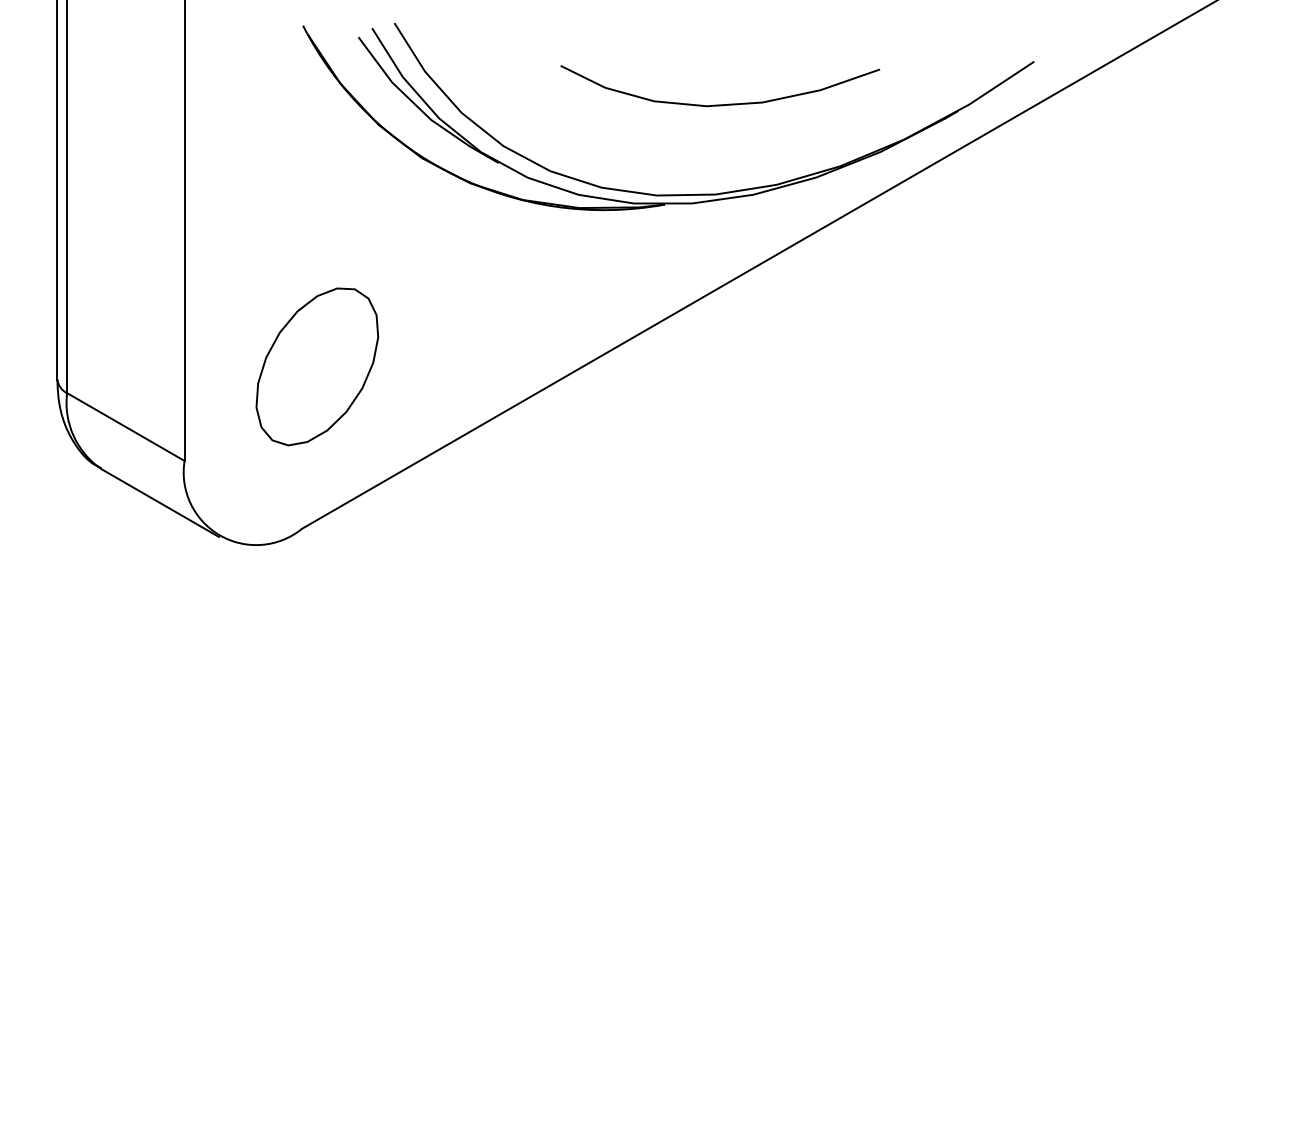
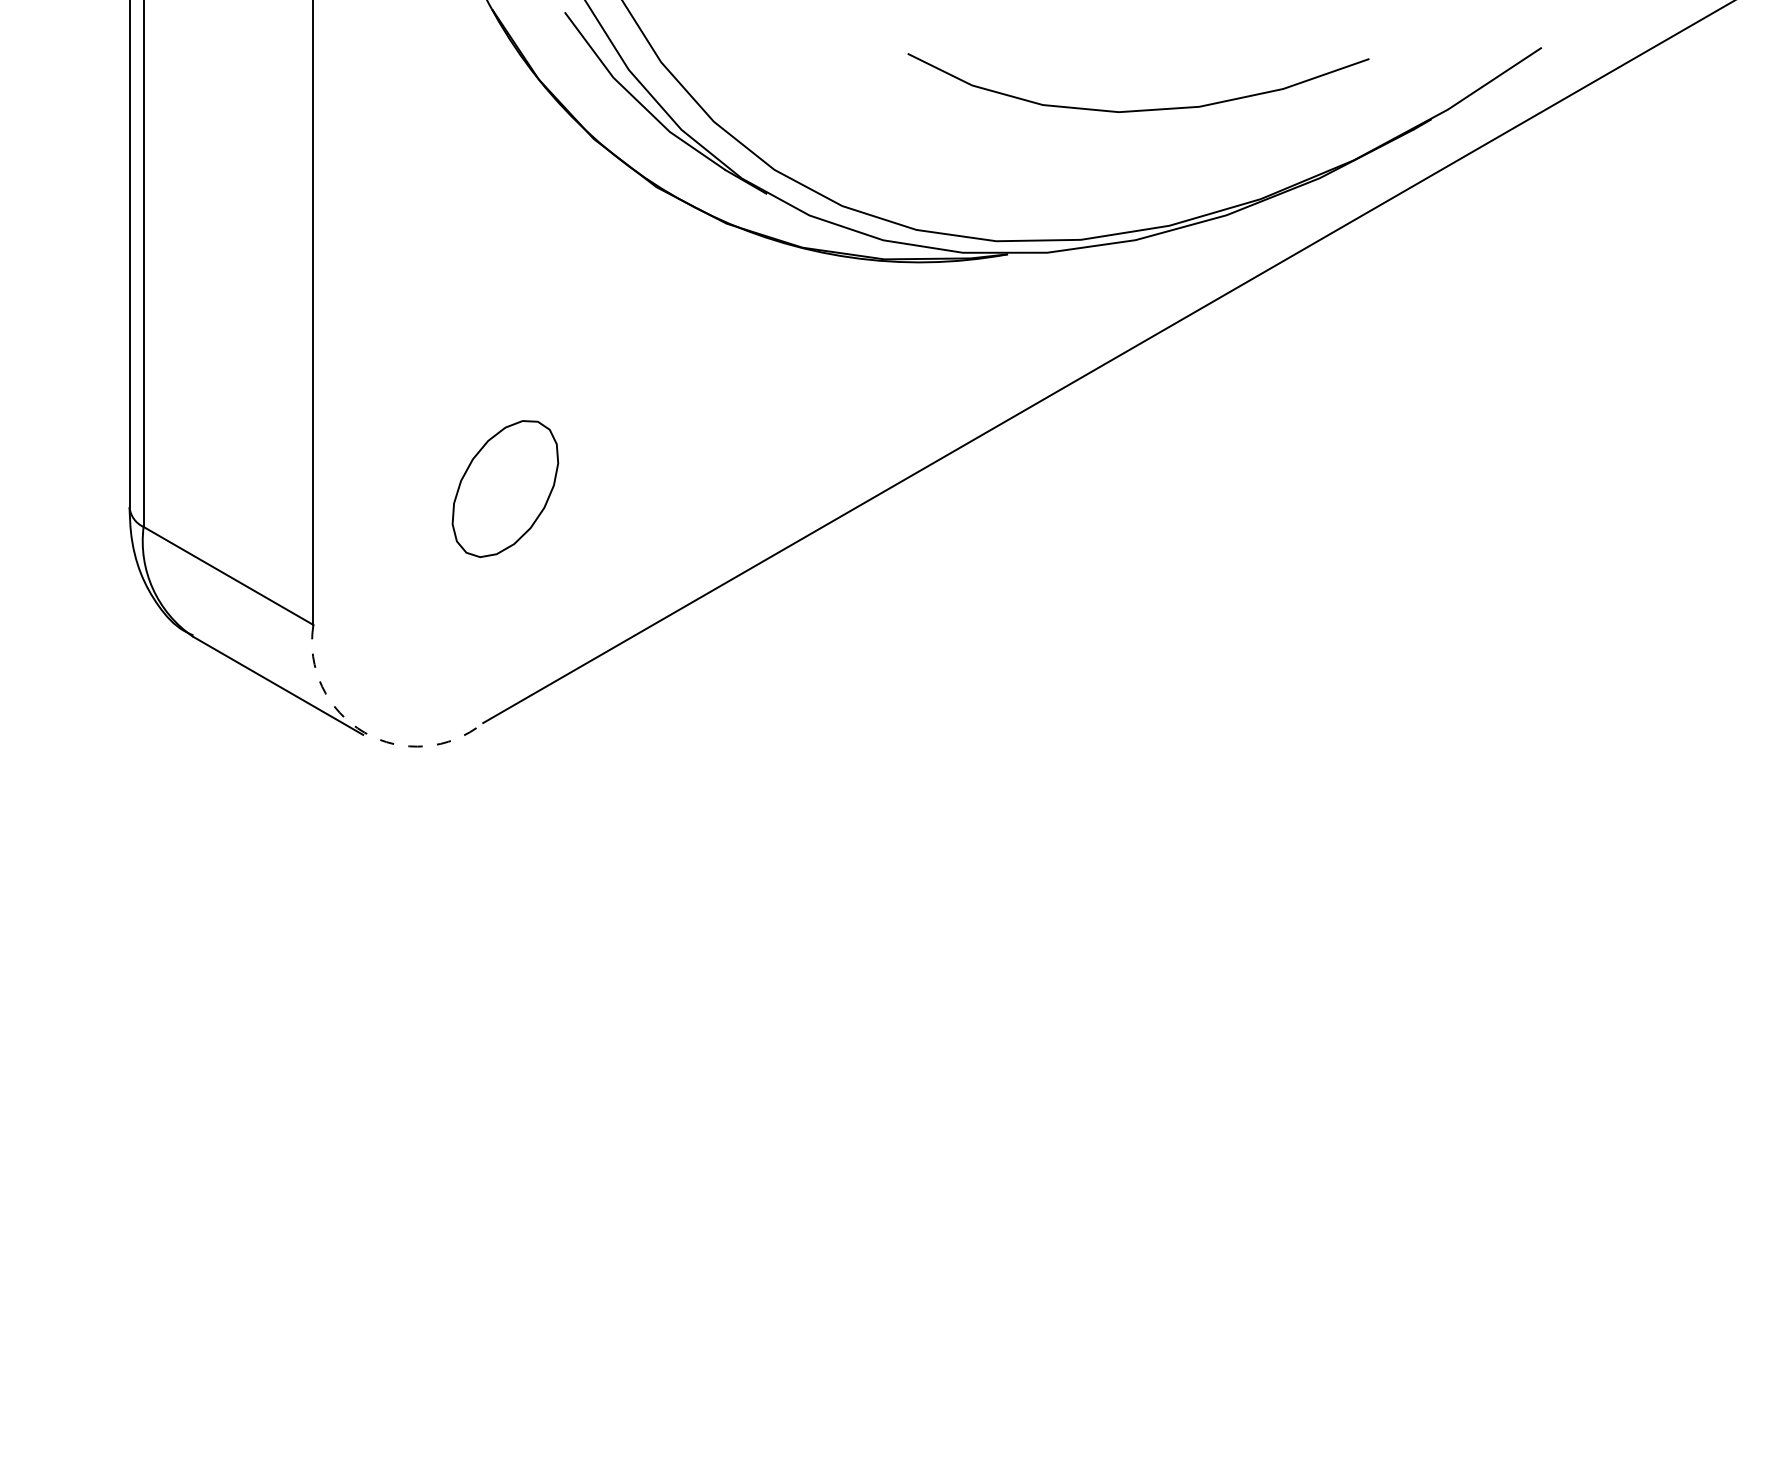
curve: (720, 104) -> (1138, 109), moved
part: (317, 366) -> (505, 488), size x0.6
arc: (219, 535) -> (363, 732), solid -> dashed

